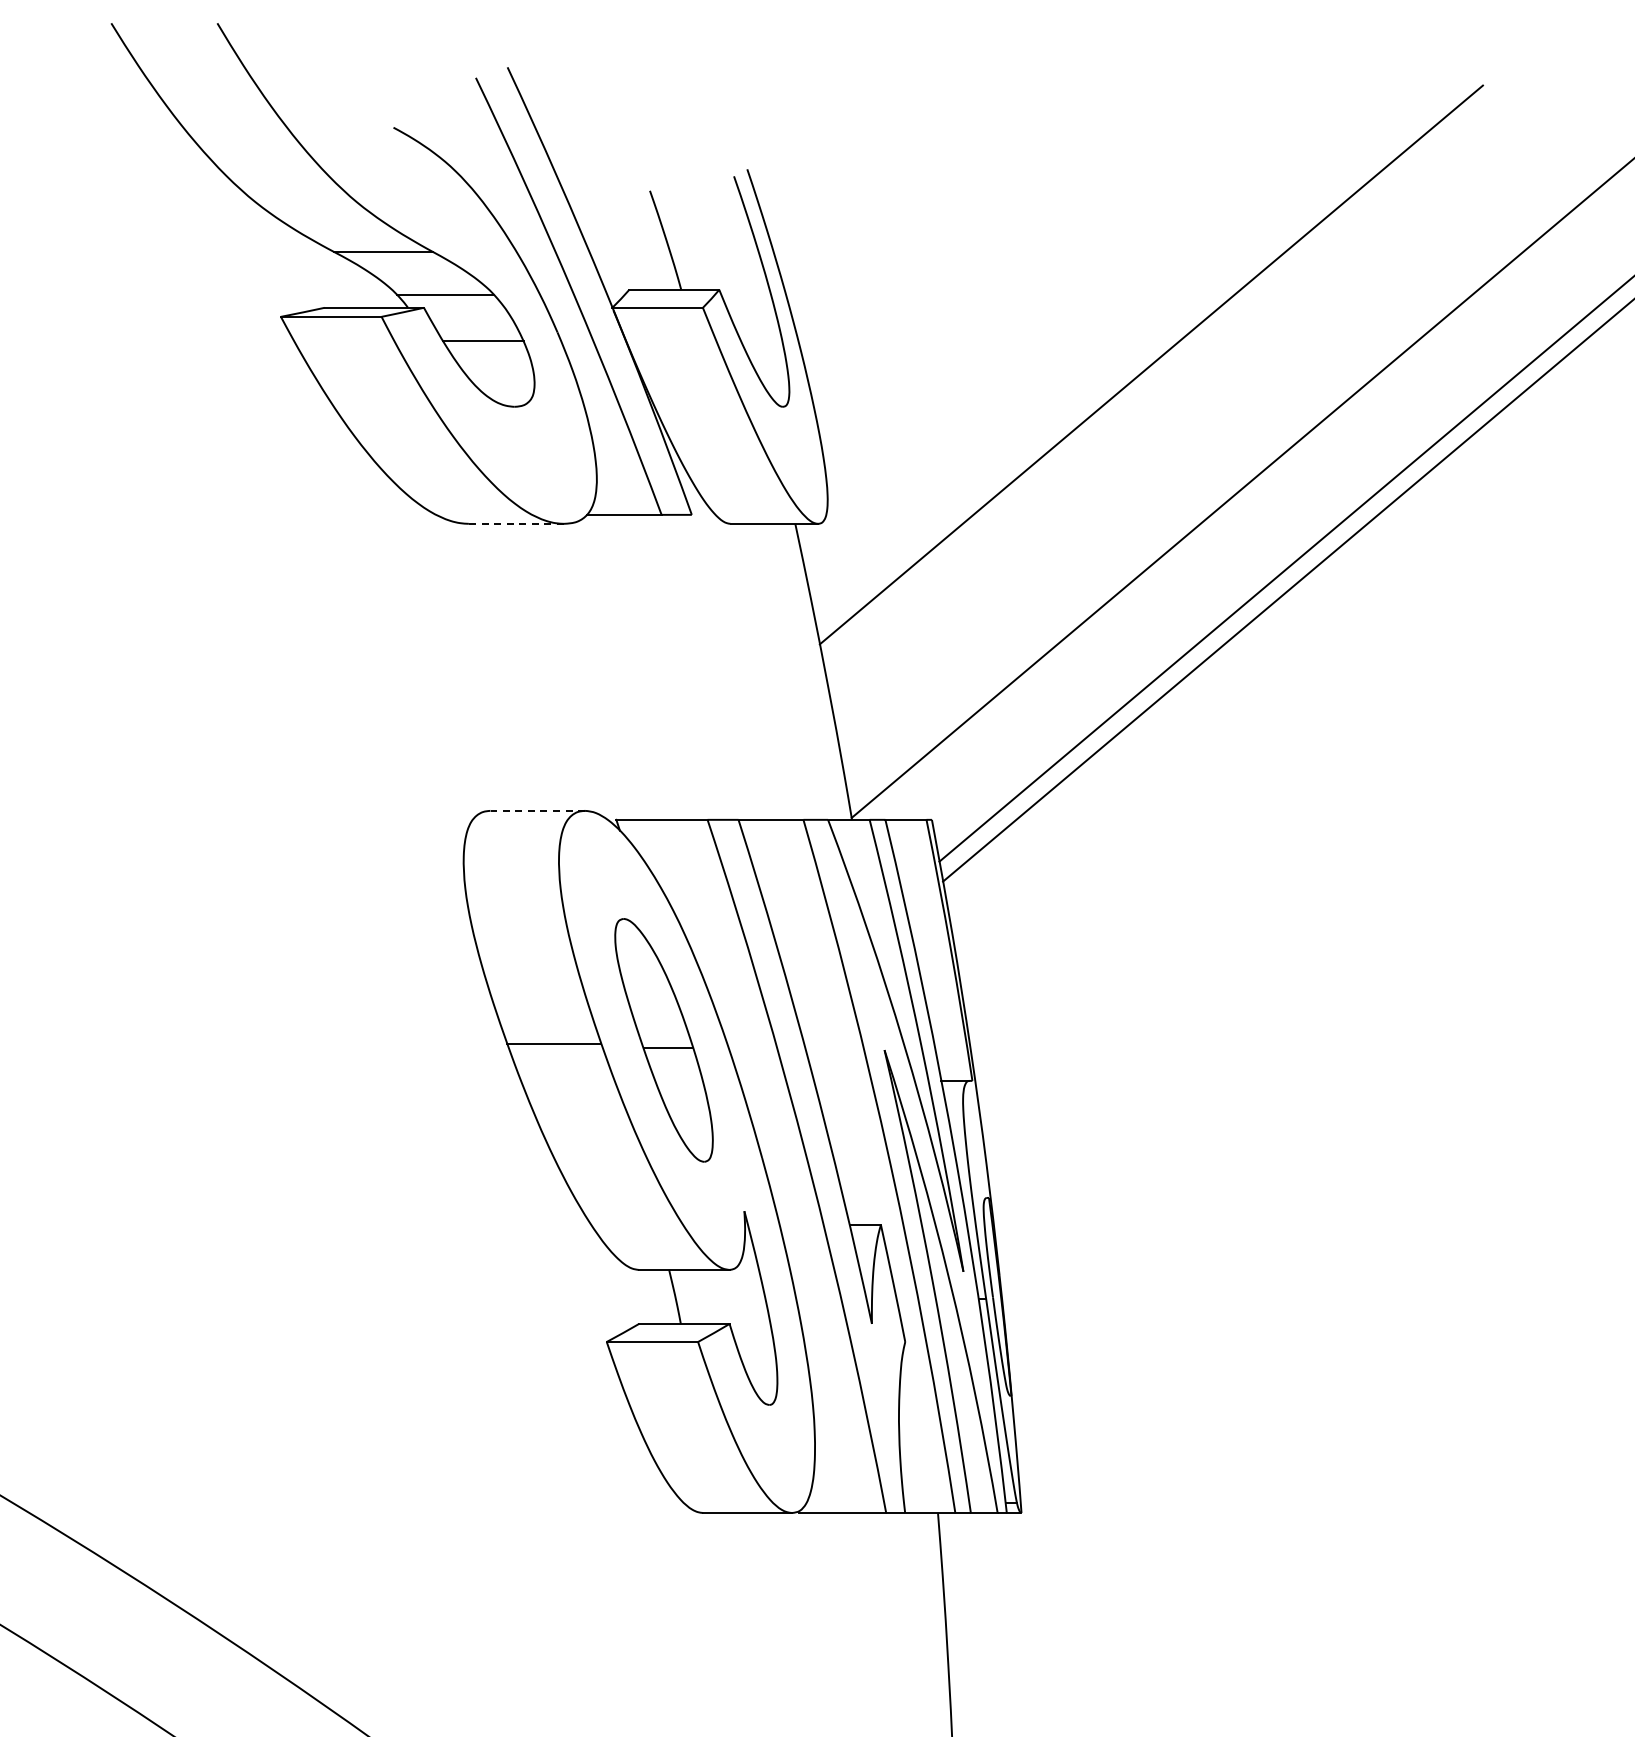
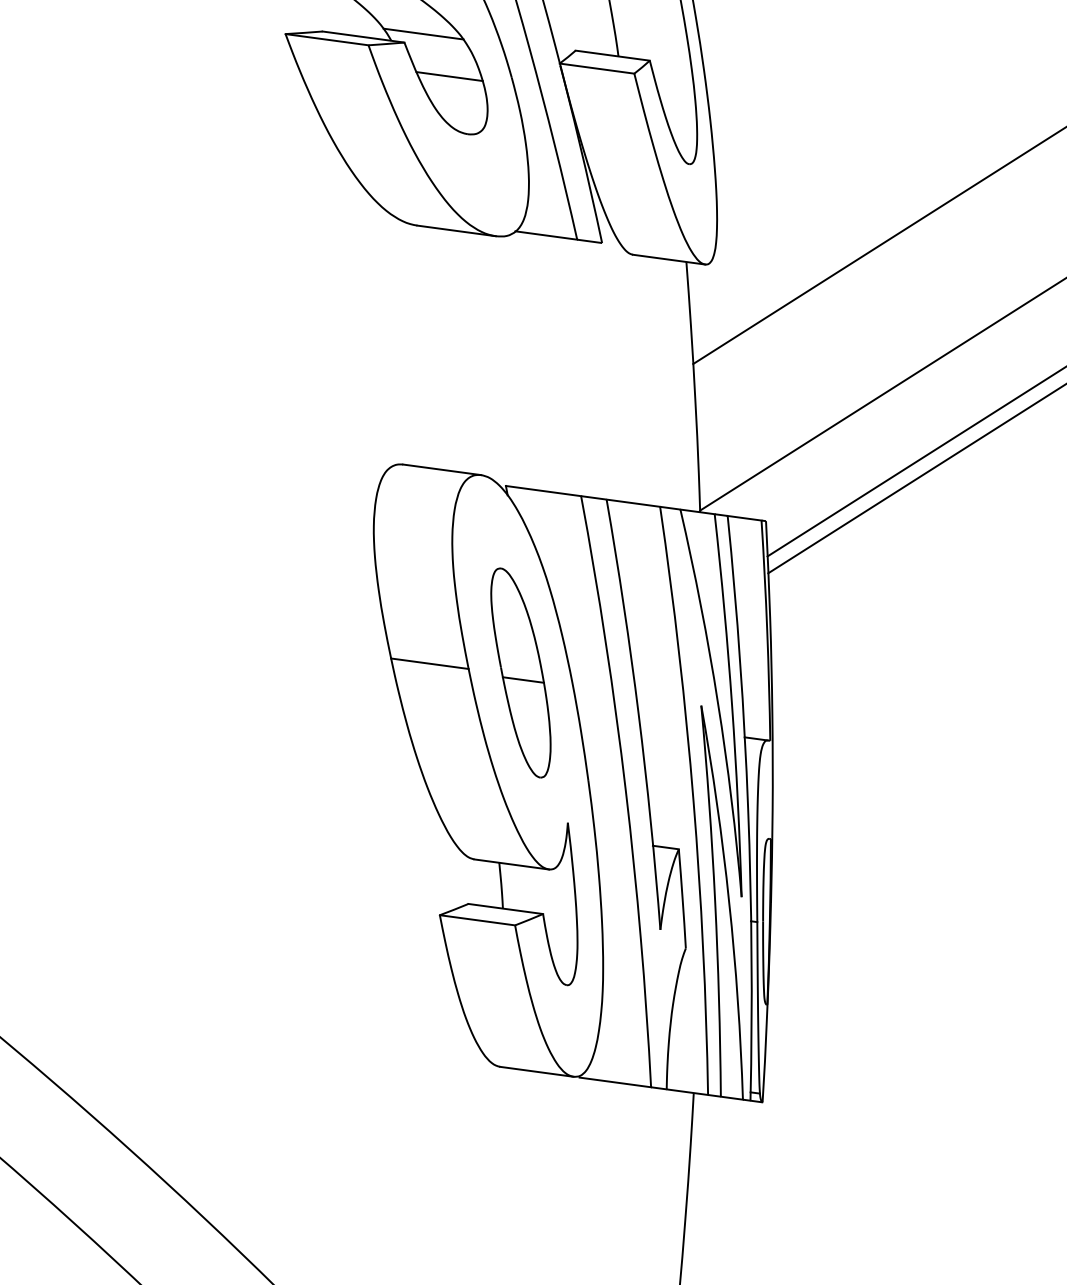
line: (516, 523) -> (456, 230), dashed -> solid
line: (537, 810) -> (442, 469), dashed -> solid

